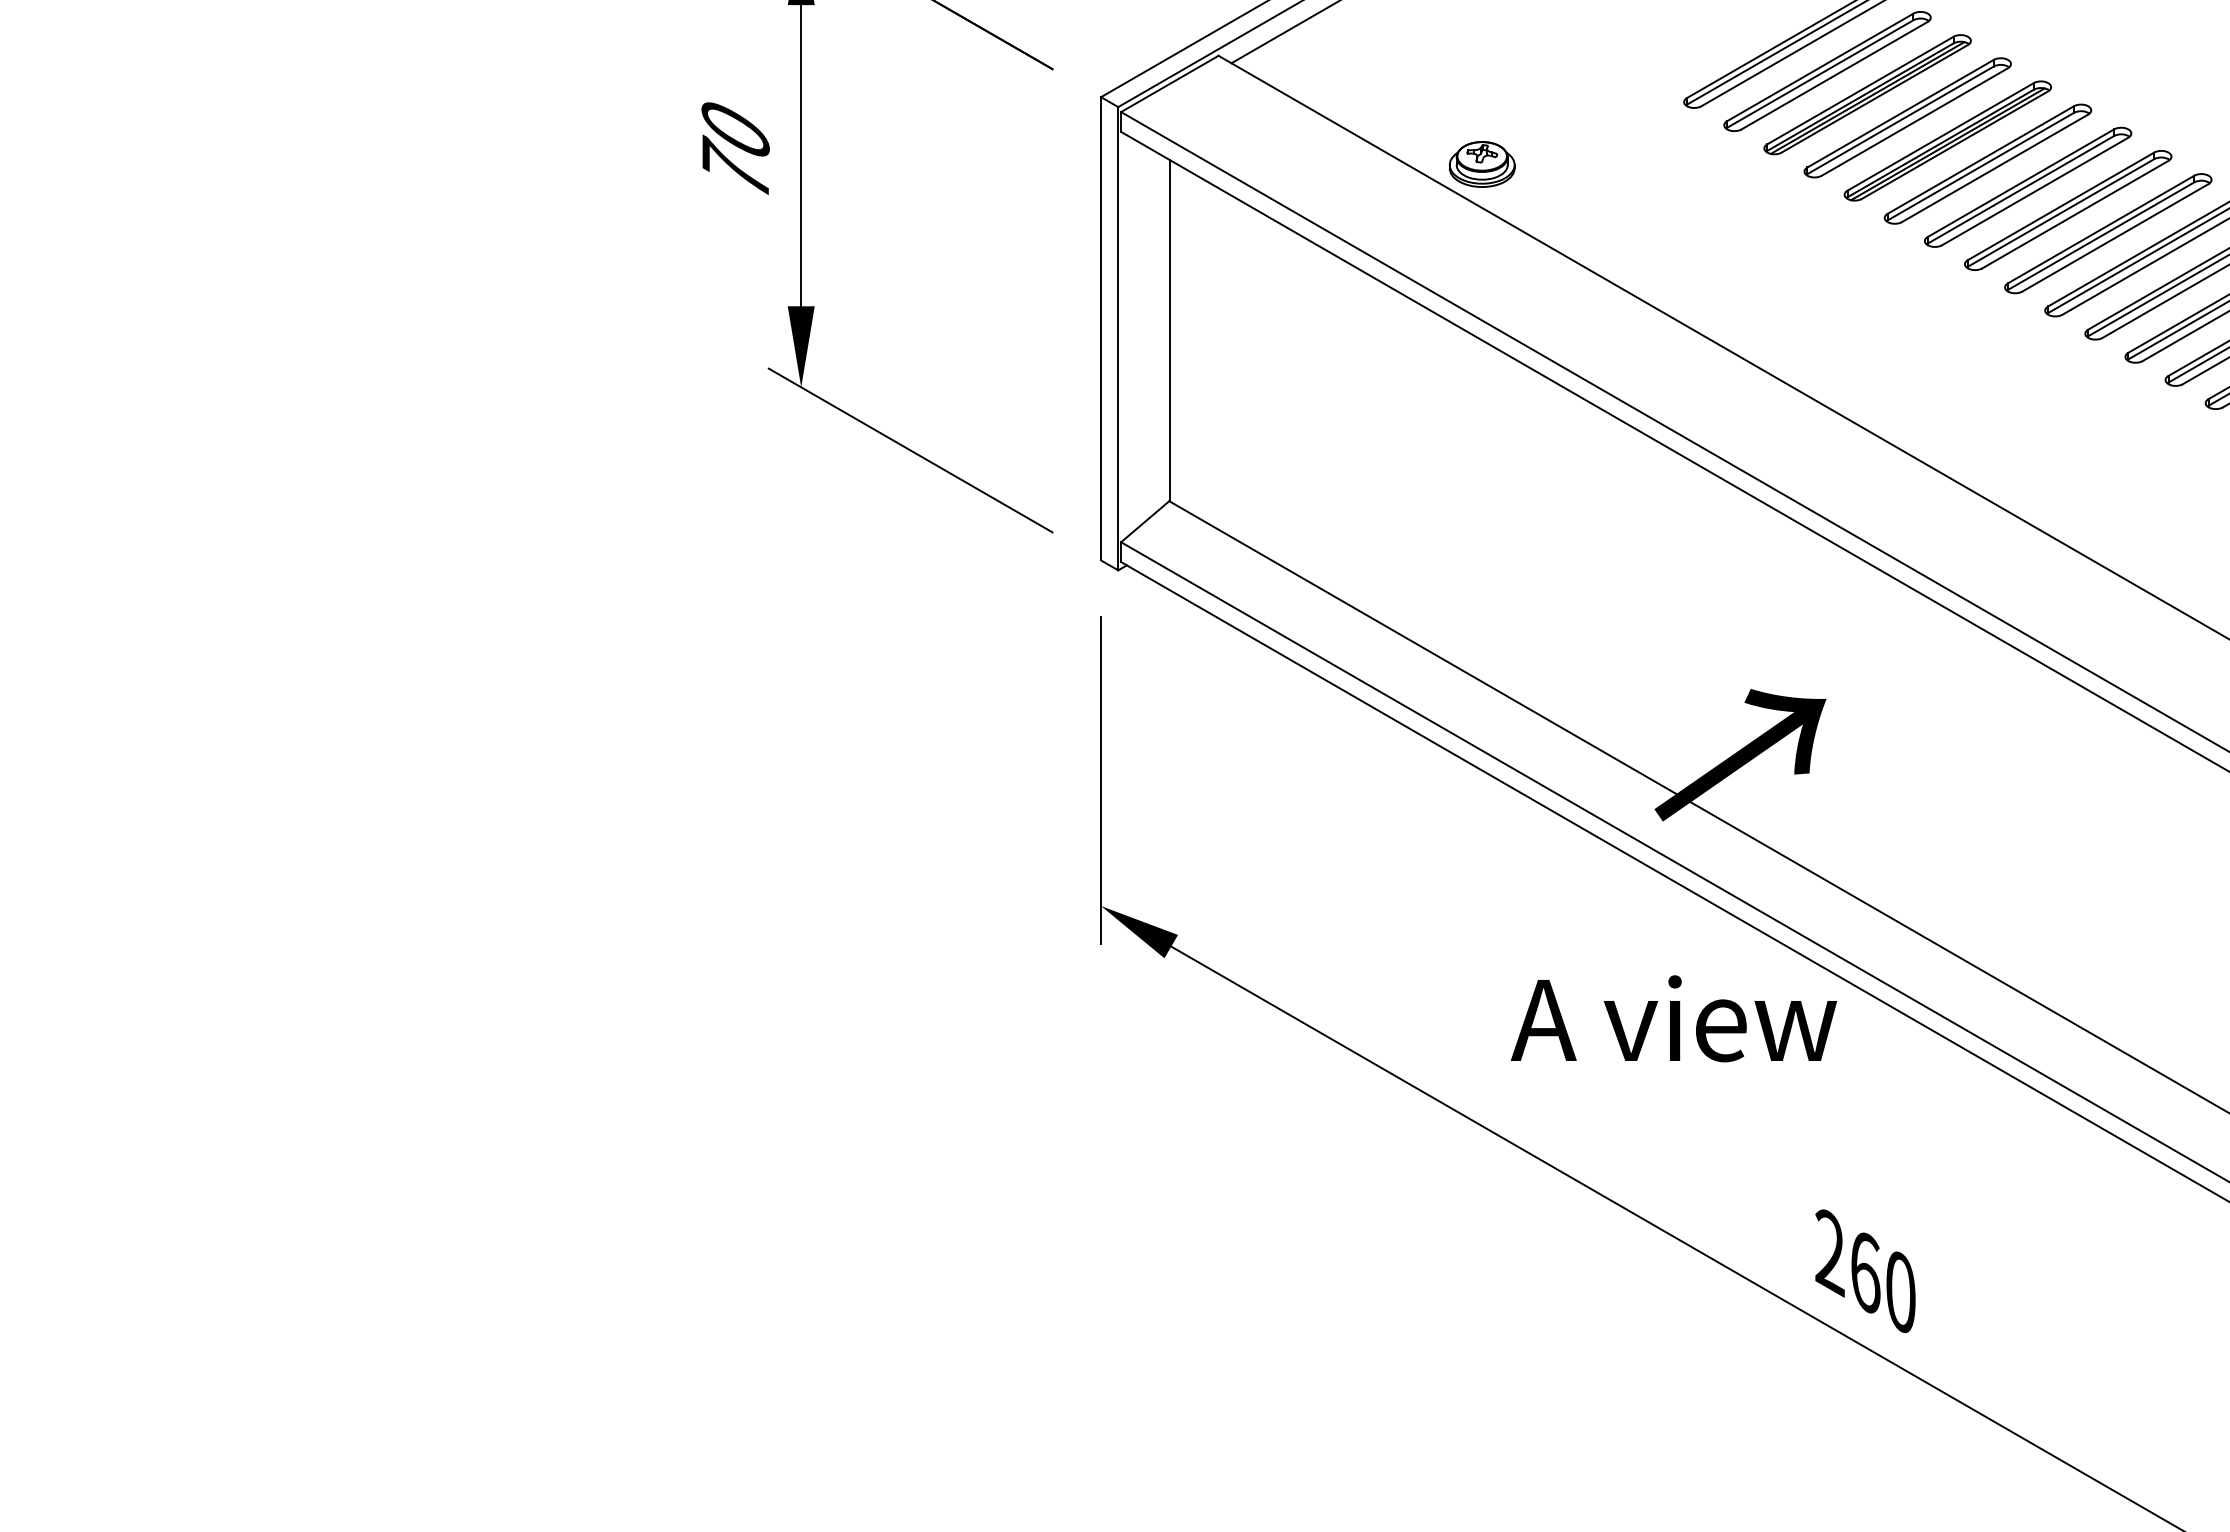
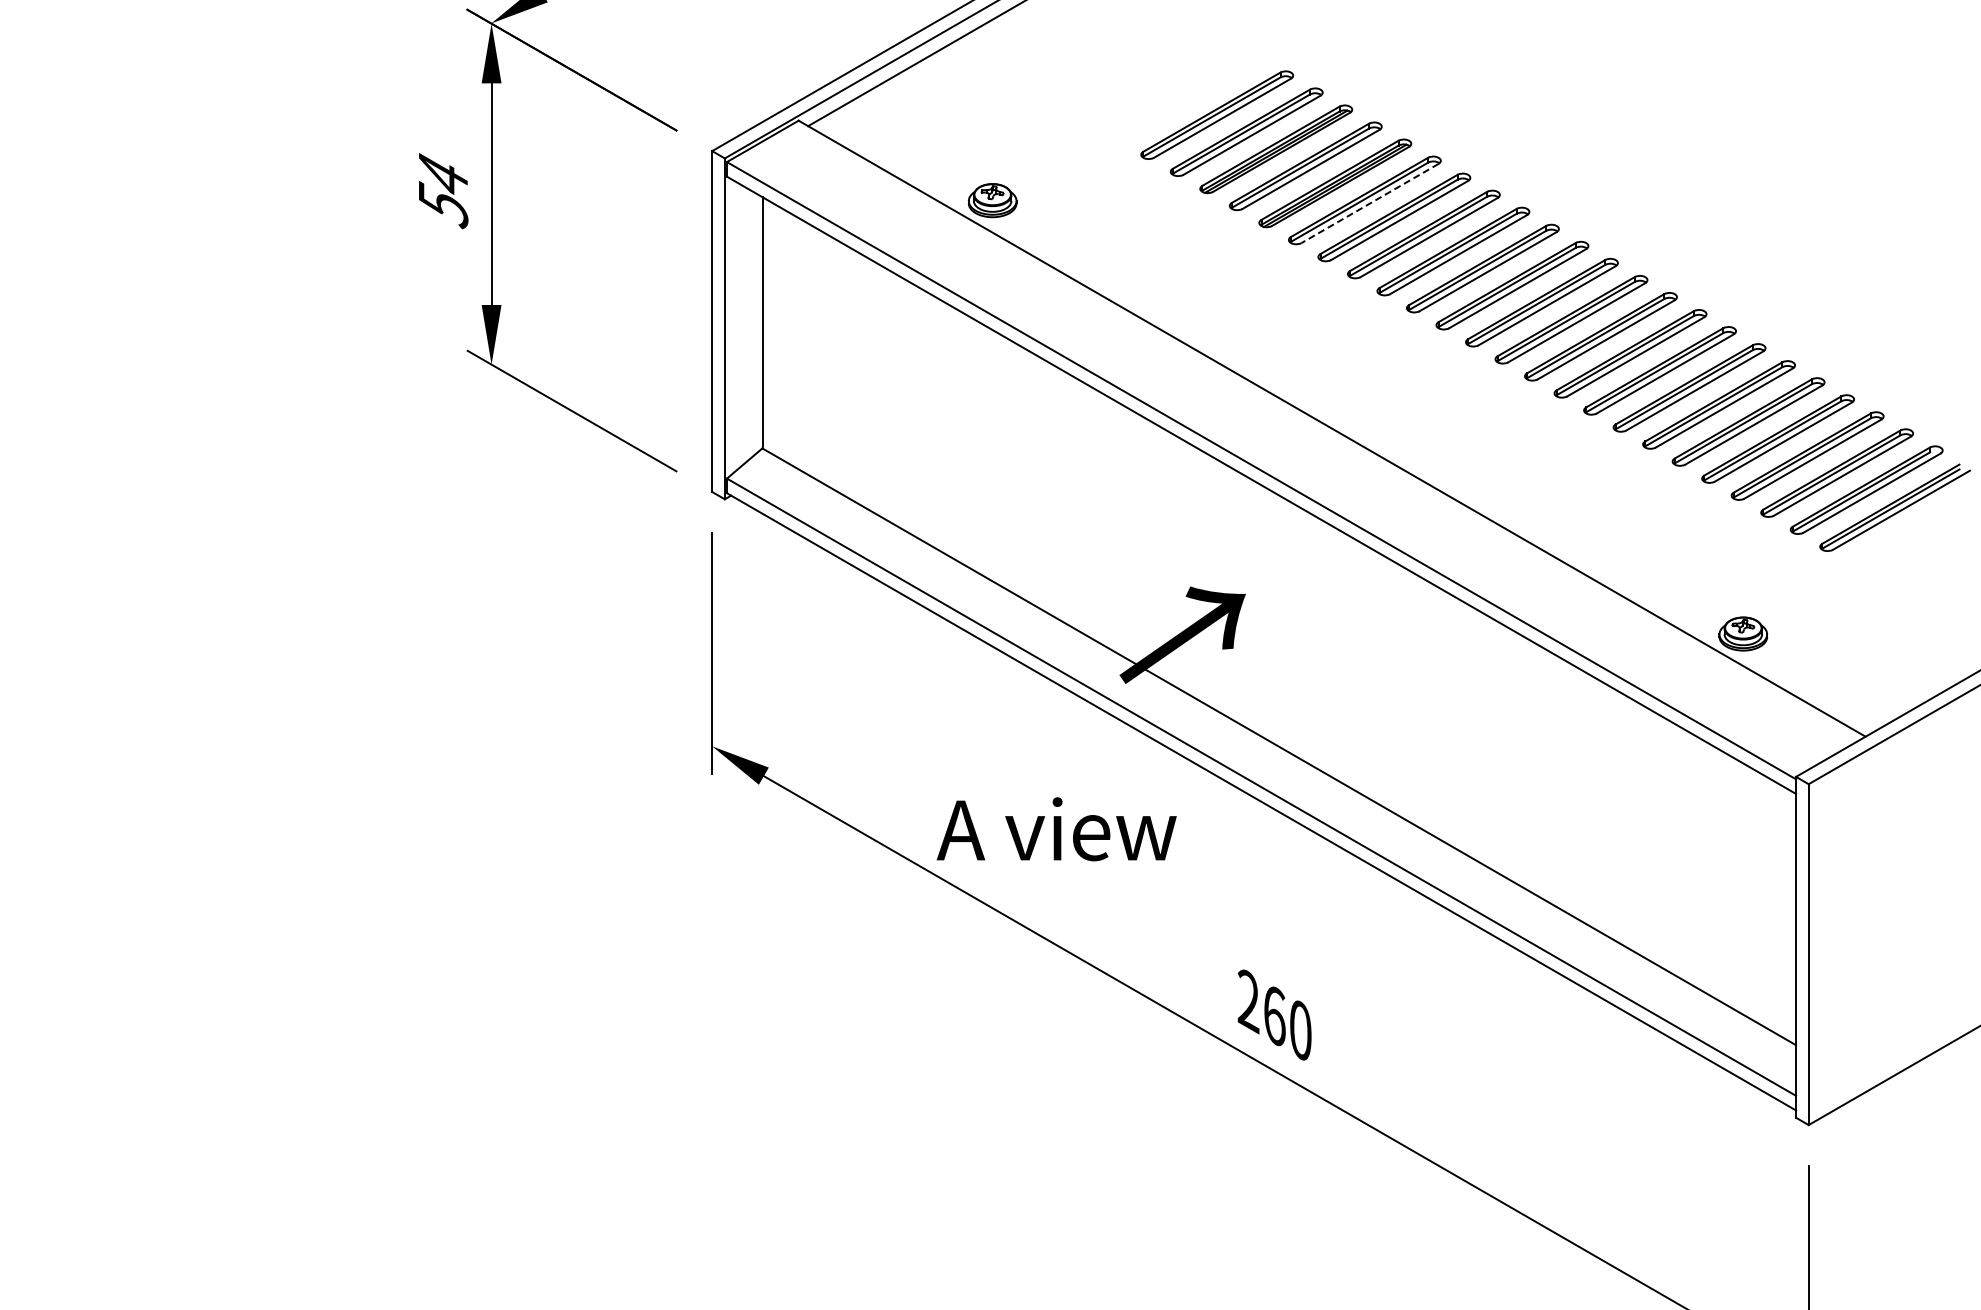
text: (735, 152) -> (443, 191), 70 -> 54
line: (1994, 168) -> (1369, 203), solid -> dashed
text: (1673, 1019) -> (1056, 829), moved

